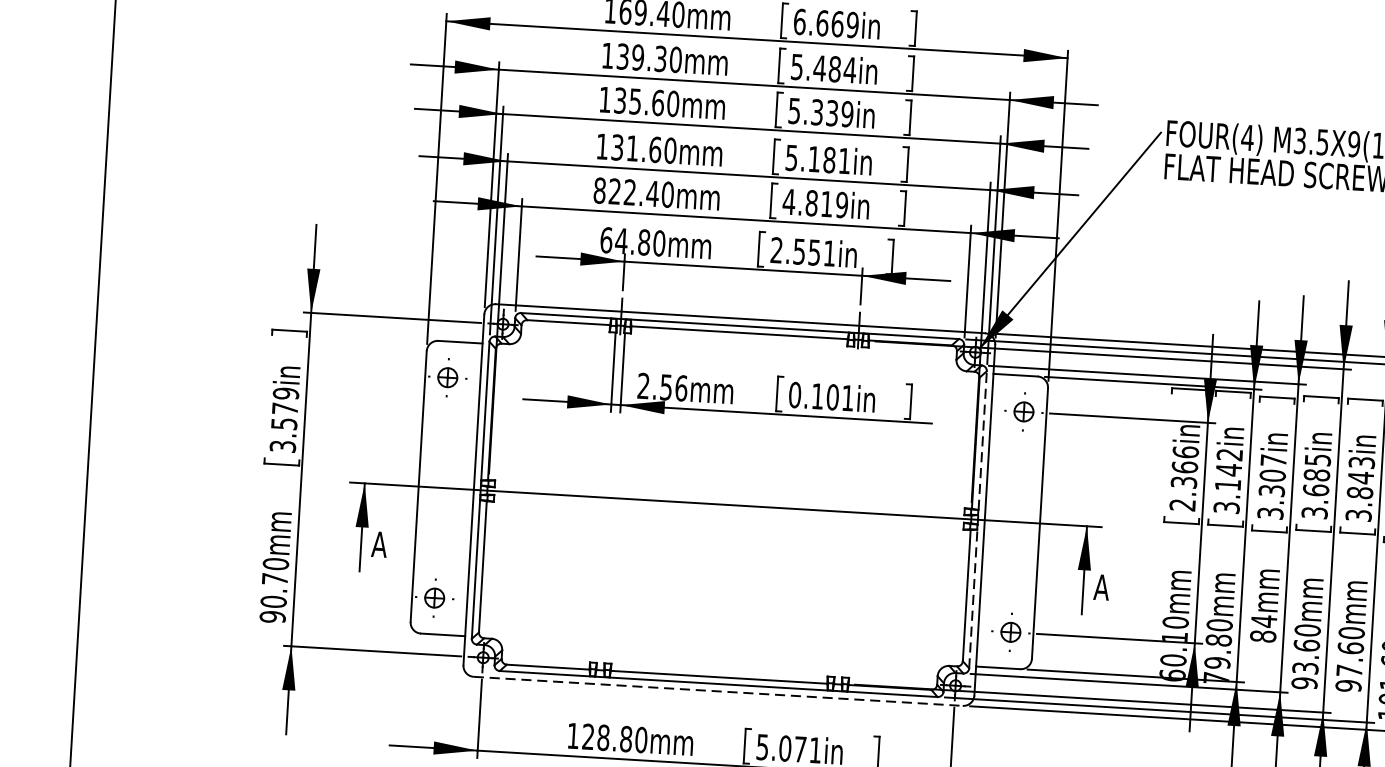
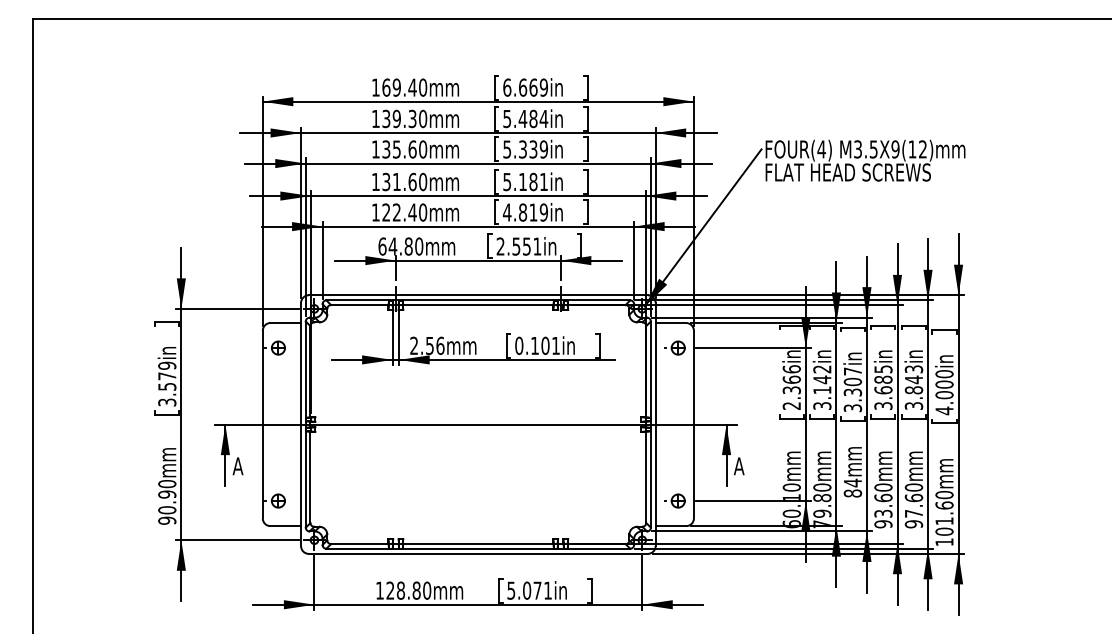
text: (599, 190) -> (375, 212), 822.40mm -> 122.40mm
line: (977, 519) -> (650, 424), dashed -> solid
text: (275, 579) -> (167, 494), 90.70mm -> 90.90mm
line: (718, 690) -> (478, 553), dashed -> solid

